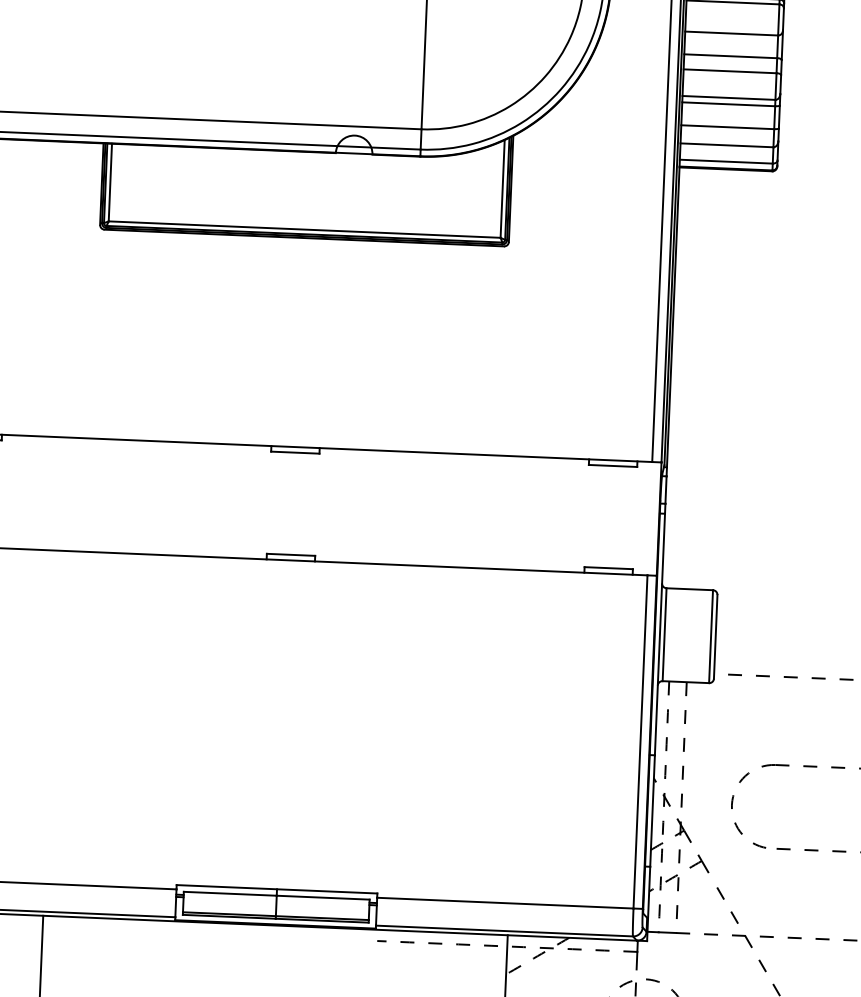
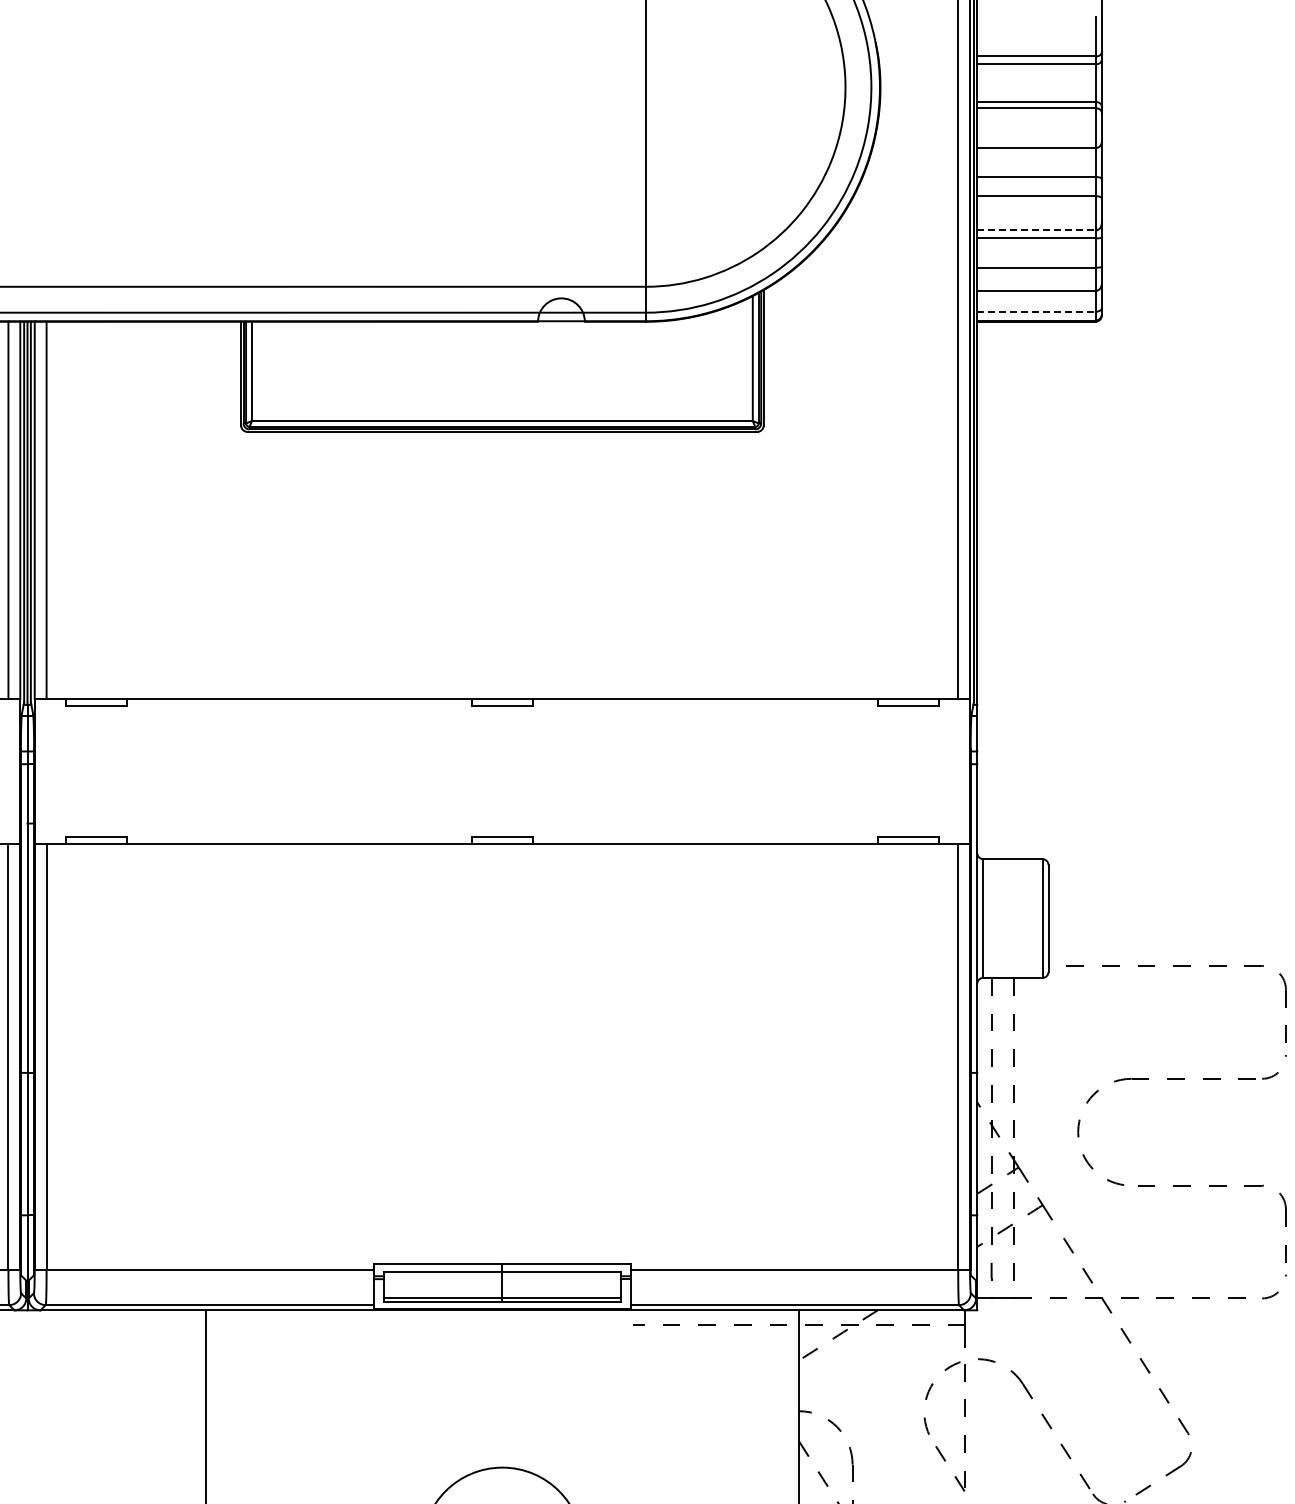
line: (729, 98) -> (1037, 230), solid -> dashed
line: (726, 161) -> (1037, 311), solid -> dashed

